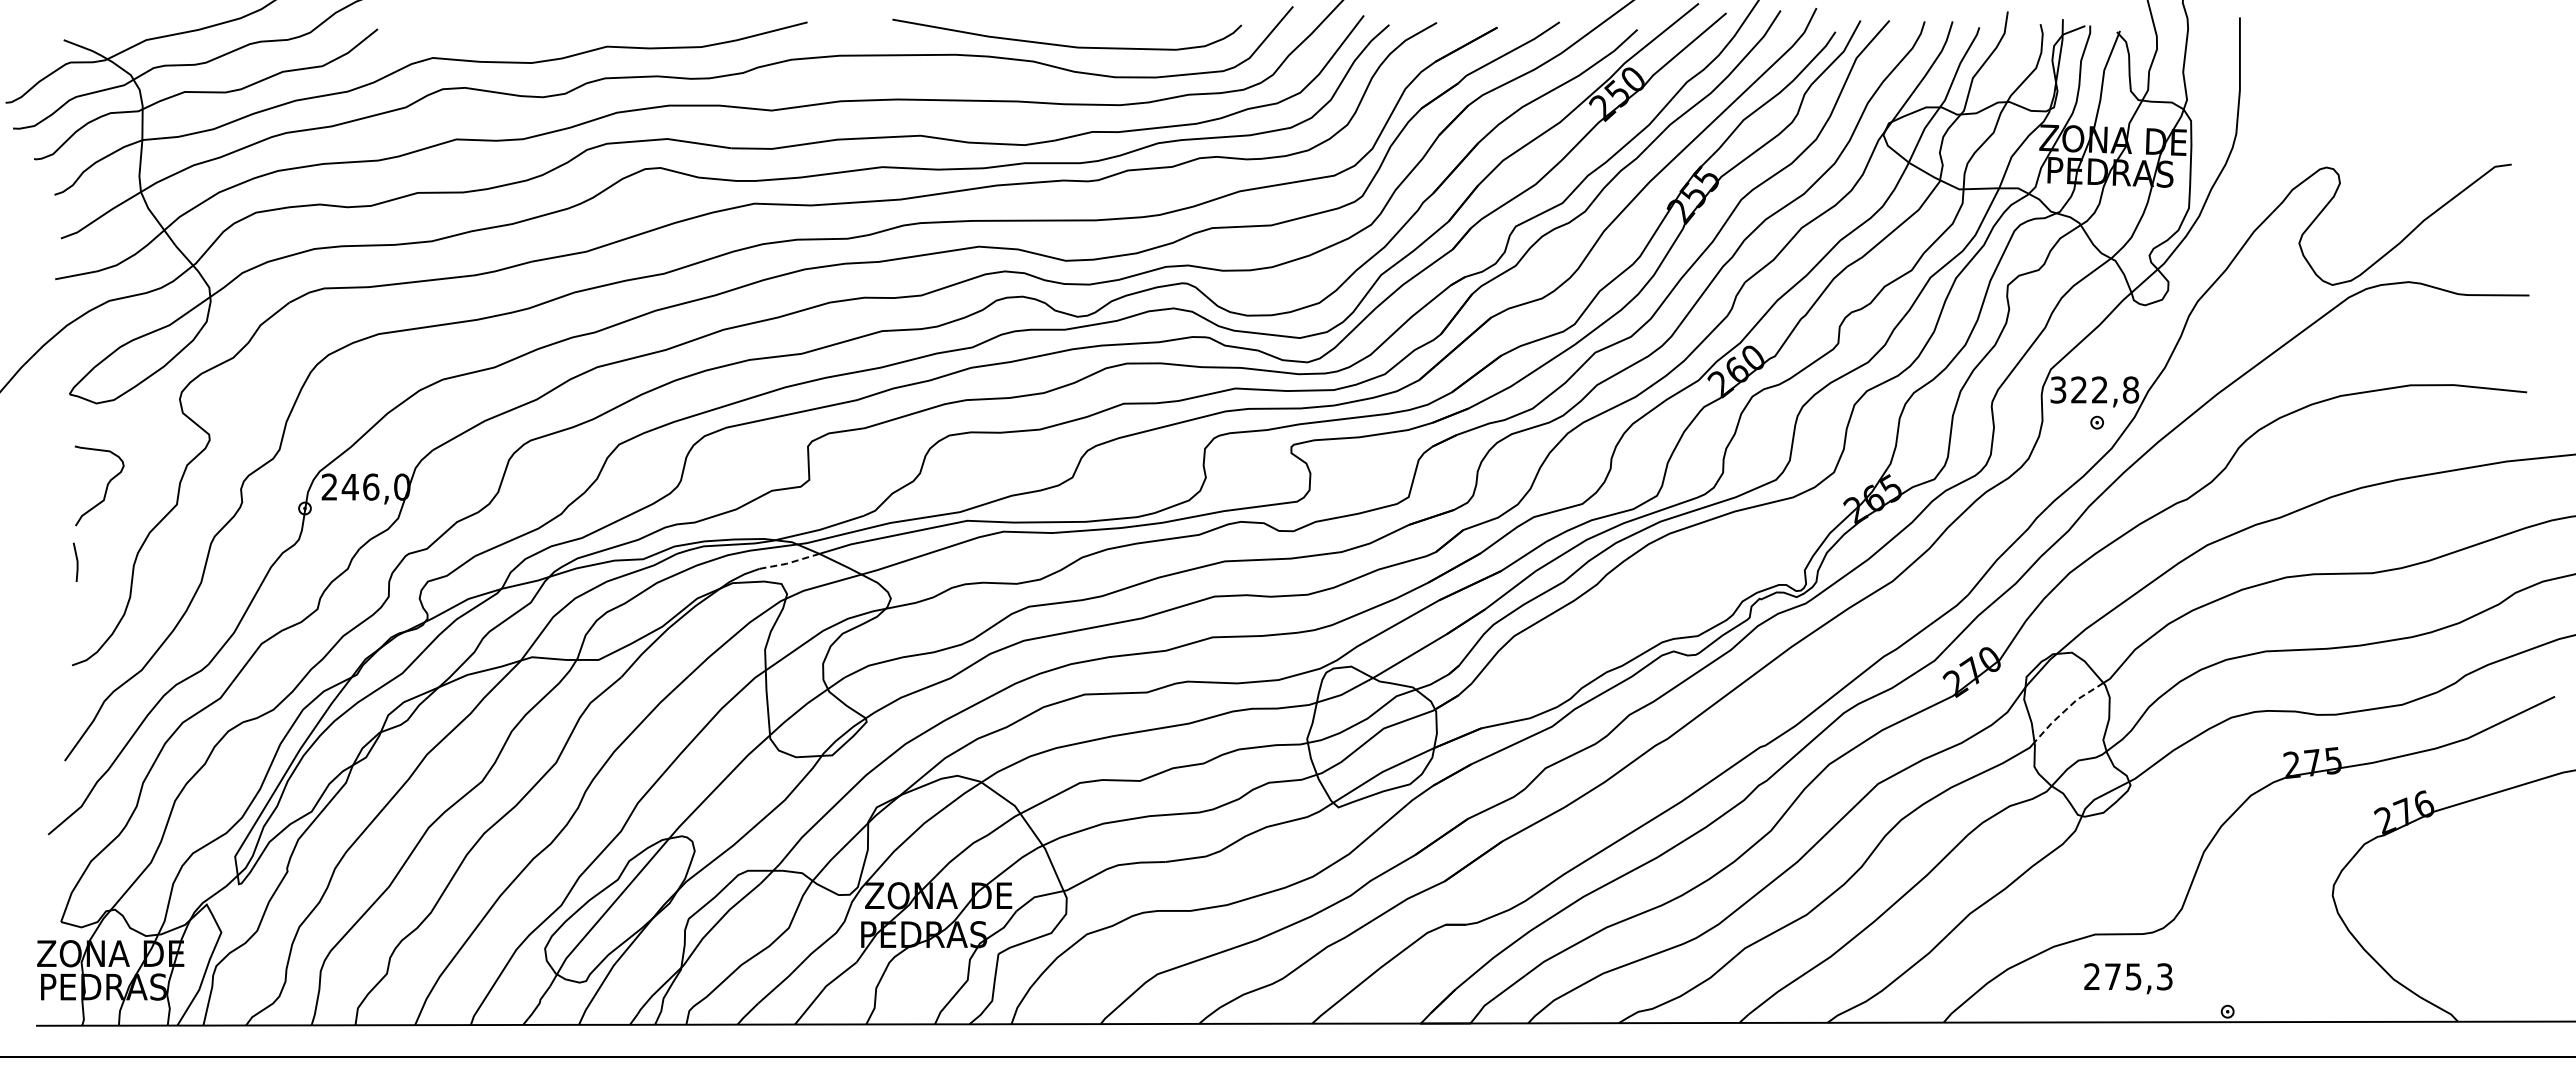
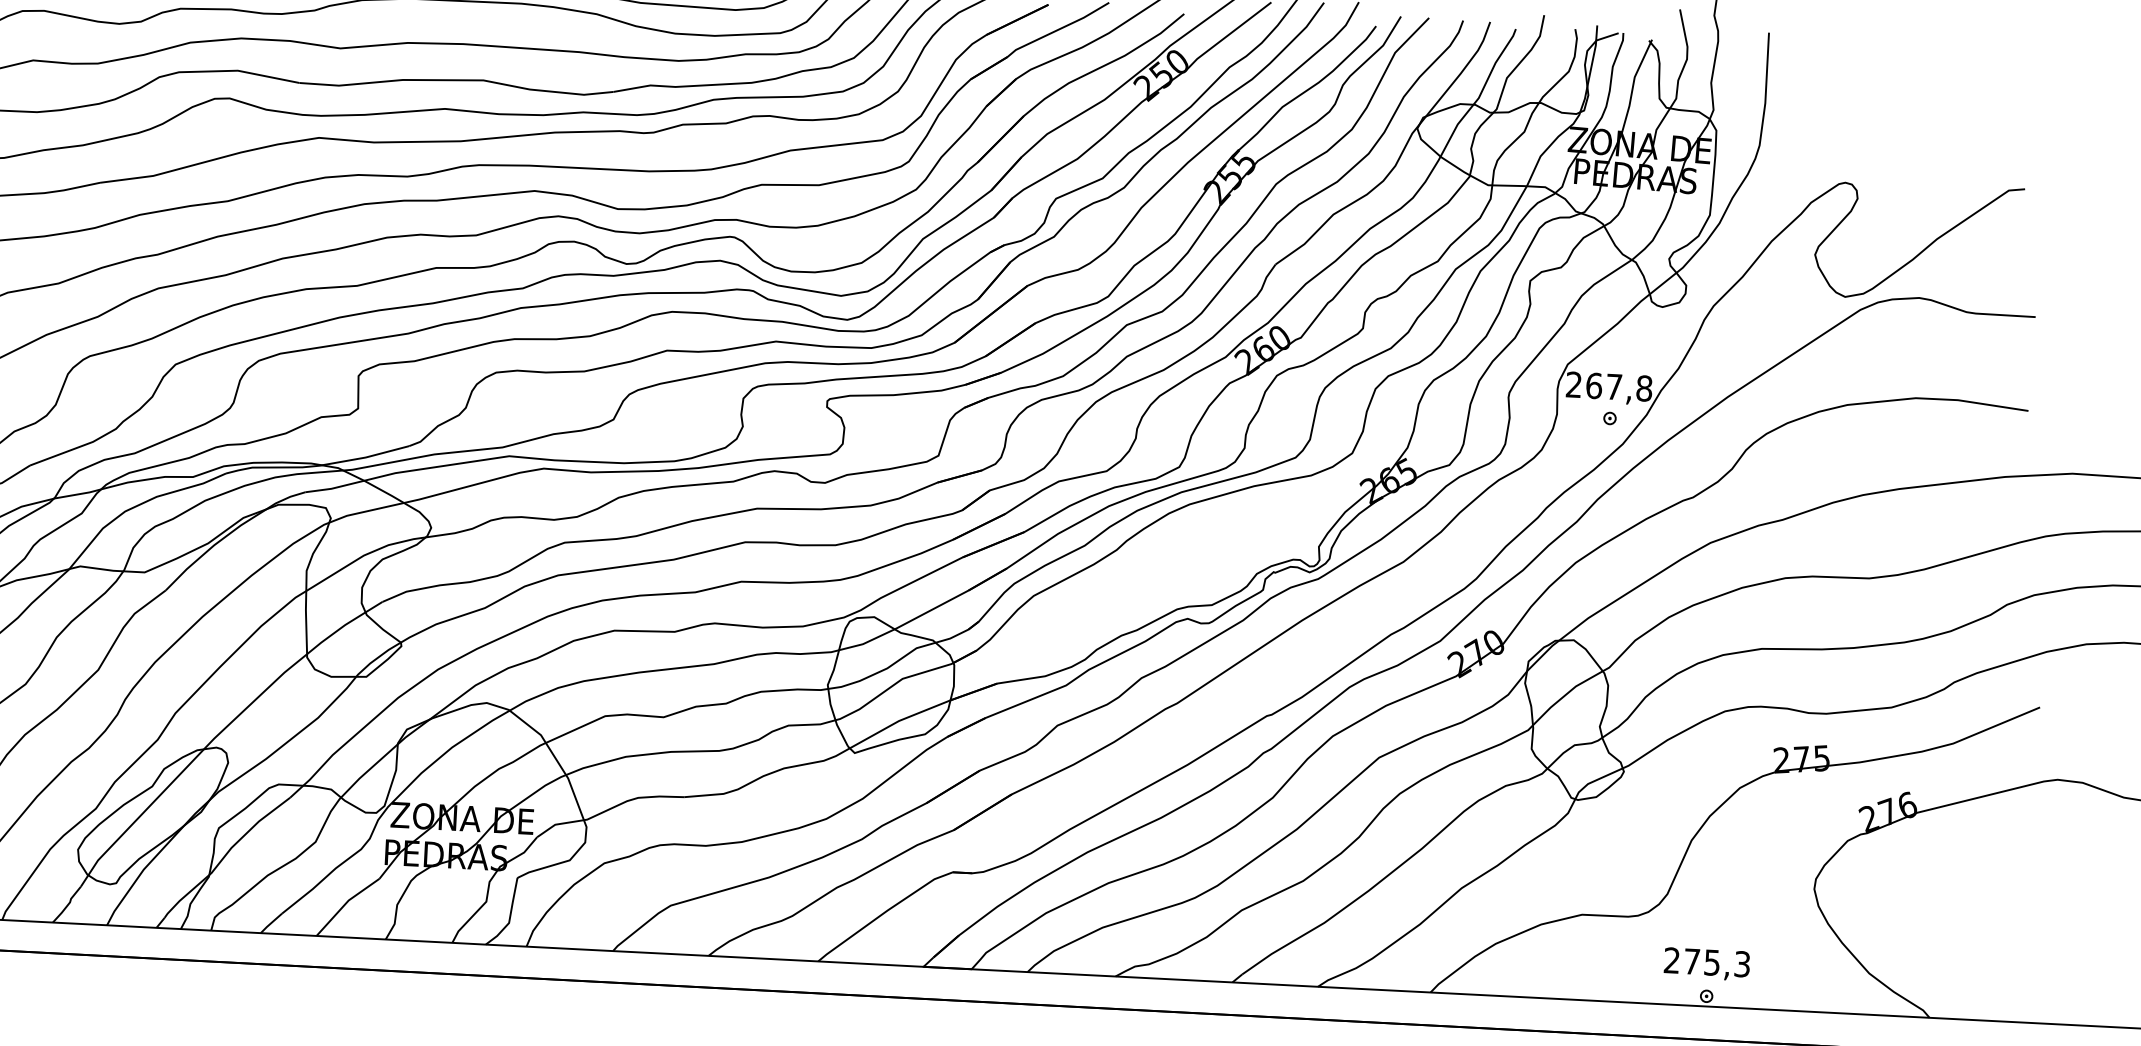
text: (2078, 389) -> (1593, 385), 322,8 -> 267,8
line: (789, 563) -> (334, 488), dashed -> solid
line: (2066, 709) -> (1565, 695), dashed -> solid
text: (2128, 978) -> (1707, 964), moved

